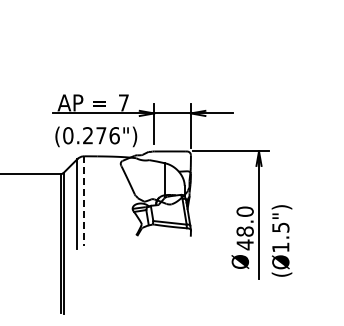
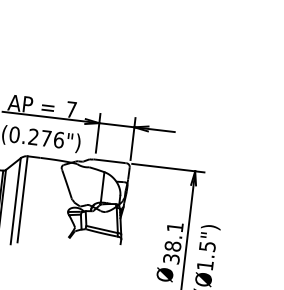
line: (84, 201) -> (22, 199), dashed -> solid
text: (244, 228) -> (172, 243), 48.0 -> 38.1

